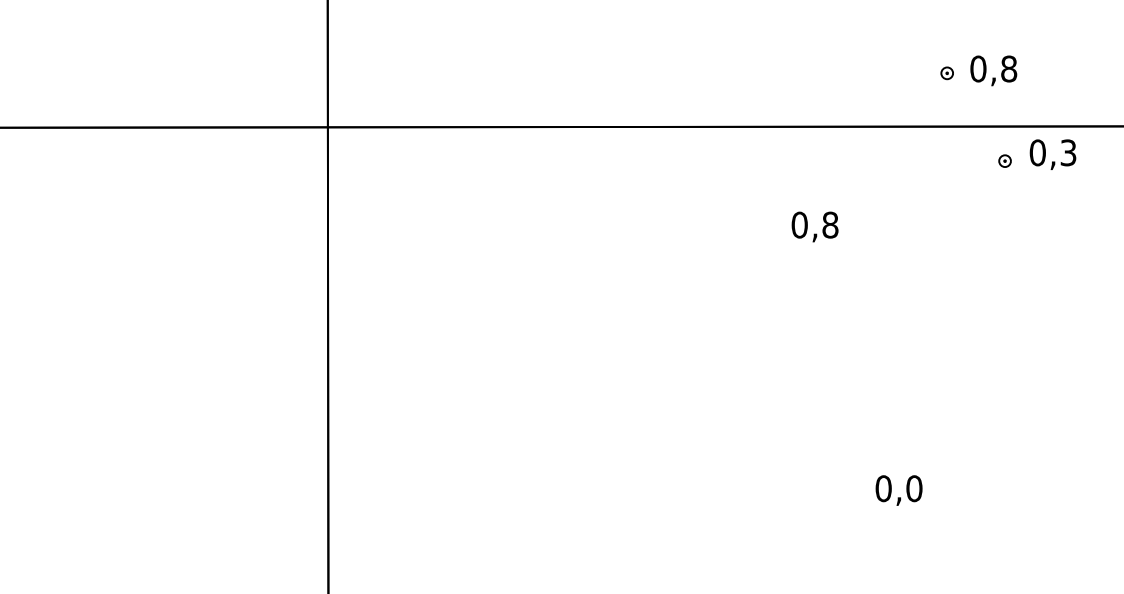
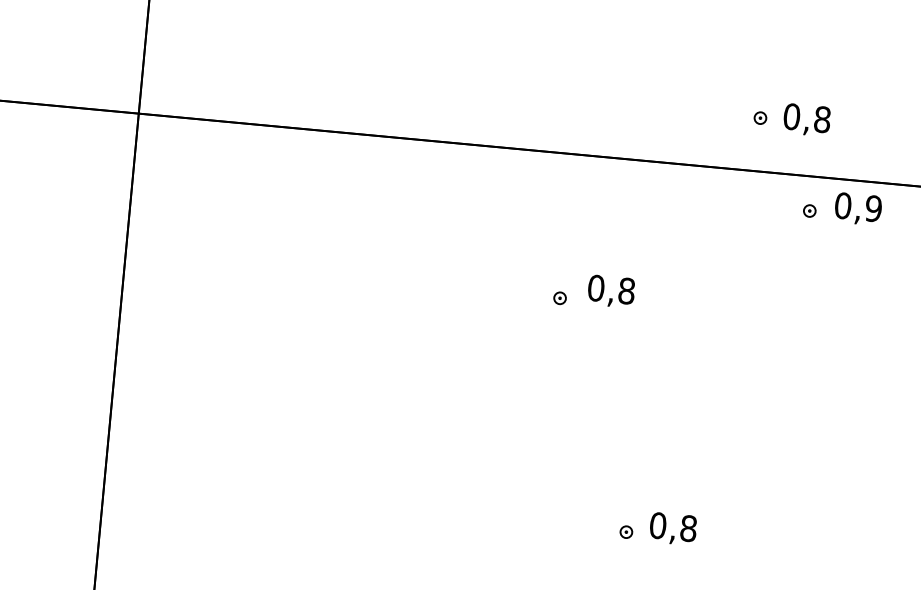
text: (1068, 152) -> (873, 208), 0,3 -> 0,9
text: (814, 226) -> (610, 291), moved
part: (764, 271) -> (559, 298), added
text: (914, 488) -> (688, 528), 0,0 -> 0,8
part: (852, 497) -> (626, 531), added

